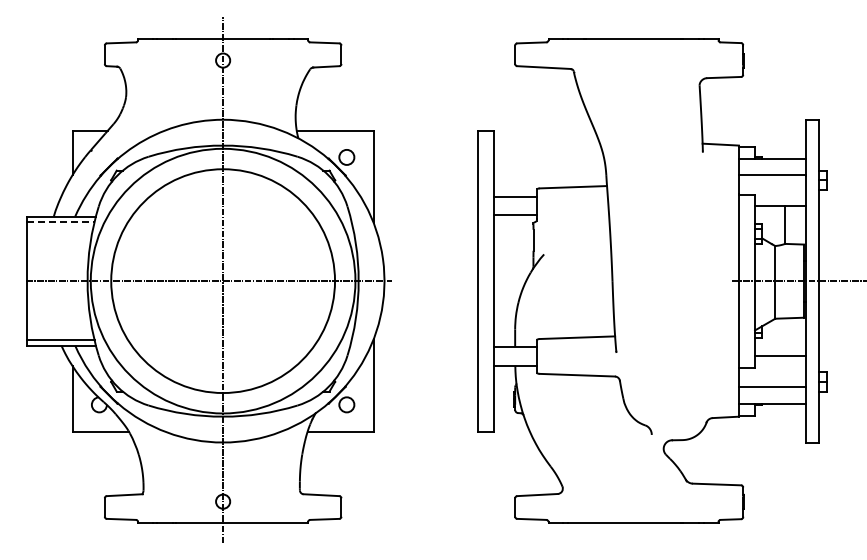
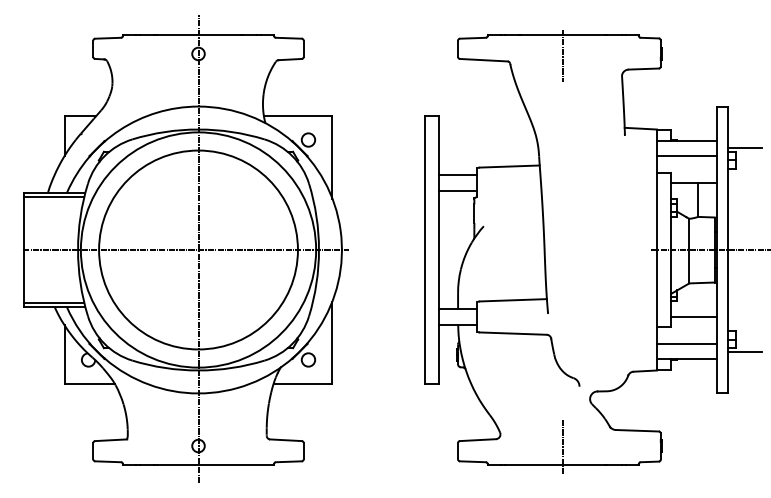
line: (633, 62) -> (563, 55), added
line: (837, 166) -> (744, 148), added
line: (60, 221) -> (53, 197), dashed -> solid
line: (837, 396) -> (744, 352), added
line: (633, 502) -> (563, 446), added

